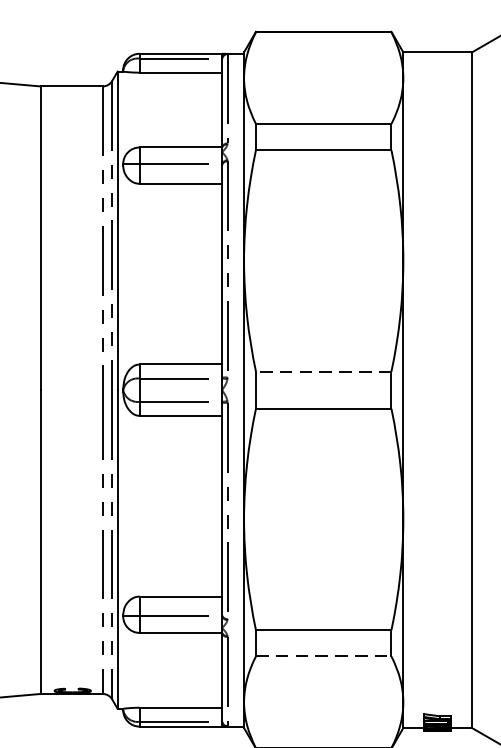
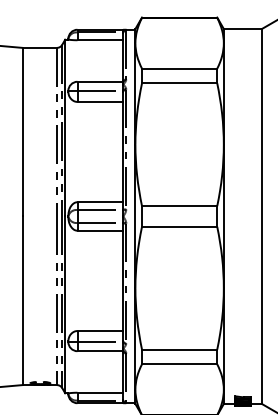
line: (323, 372) -> (179, 206), dashed -> solid
line: (323, 656) -> (179, 364), dashed -> solid

